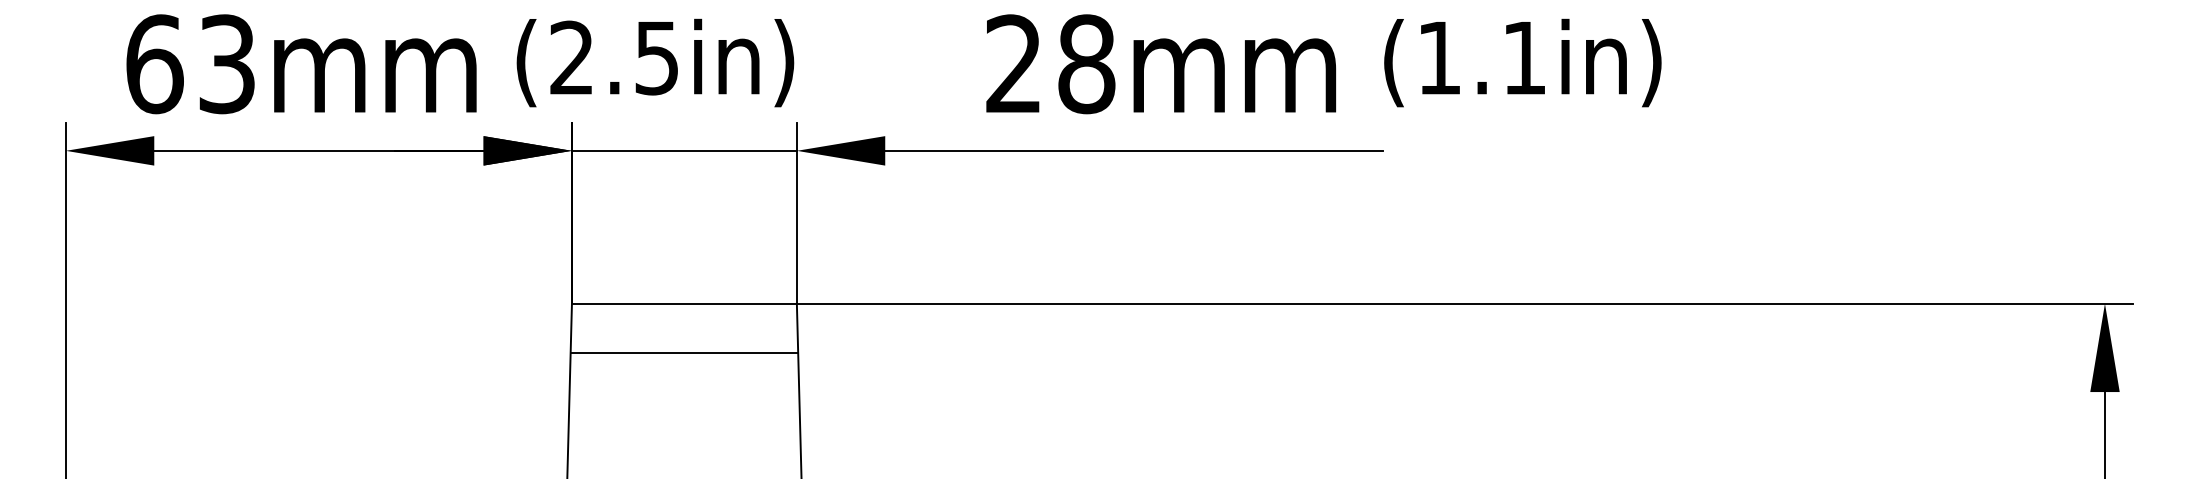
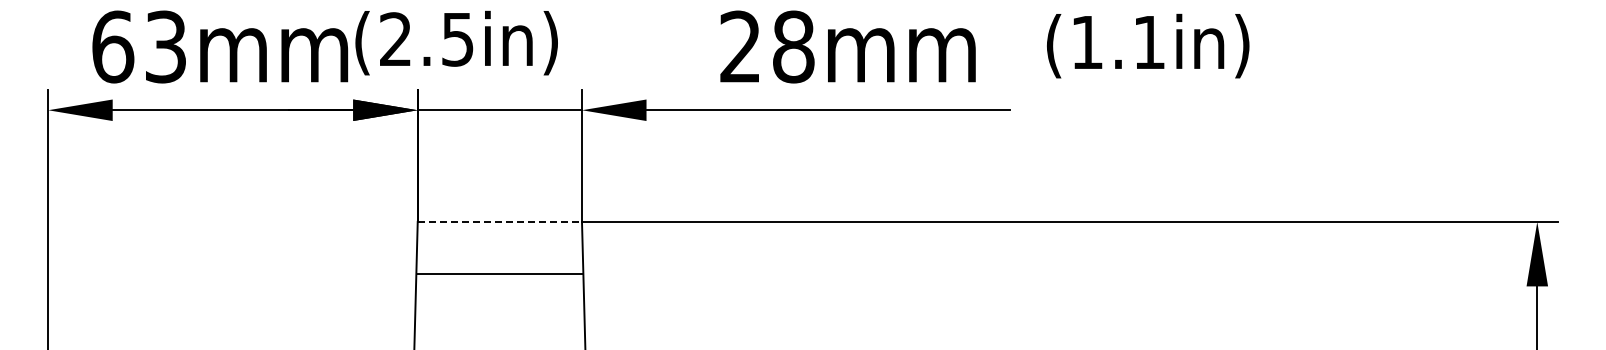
text: (655, 62) -> (456, 42), moved
text: (1523, 62) -> (1148, 45), moved
line: (685, 303) -> (500, 221), solid -> dashed
line: (683, 353) -> (499, 274), moved

